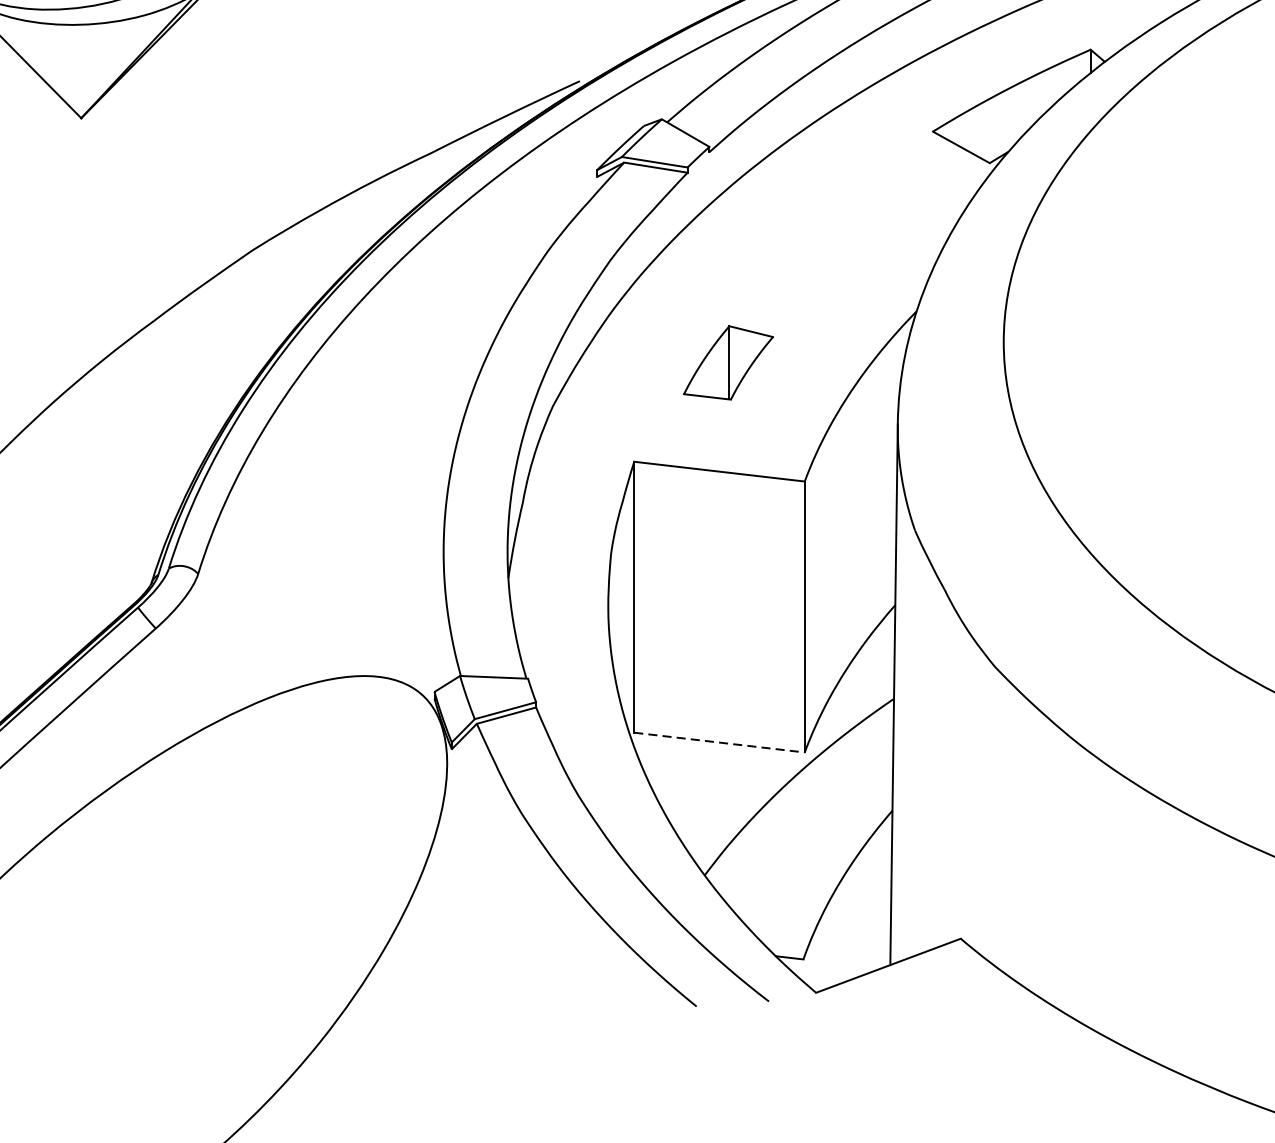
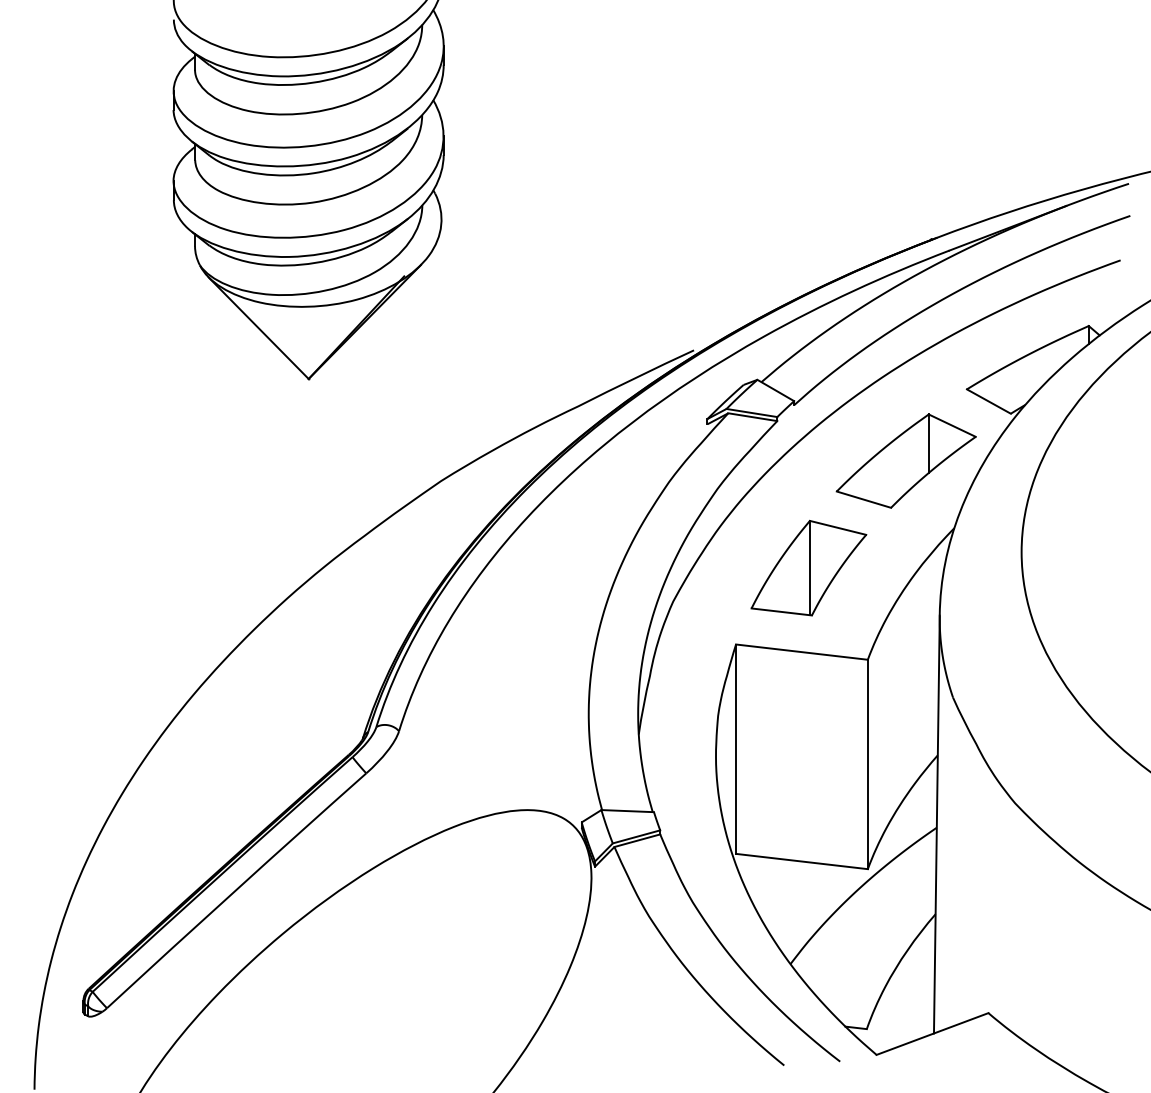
part: (853, 223) -> (905, 460), added
part: (727, 362) -> (808, 567), size x1.67
line: (720, 742) -> (802, 861), dashed -> solid

